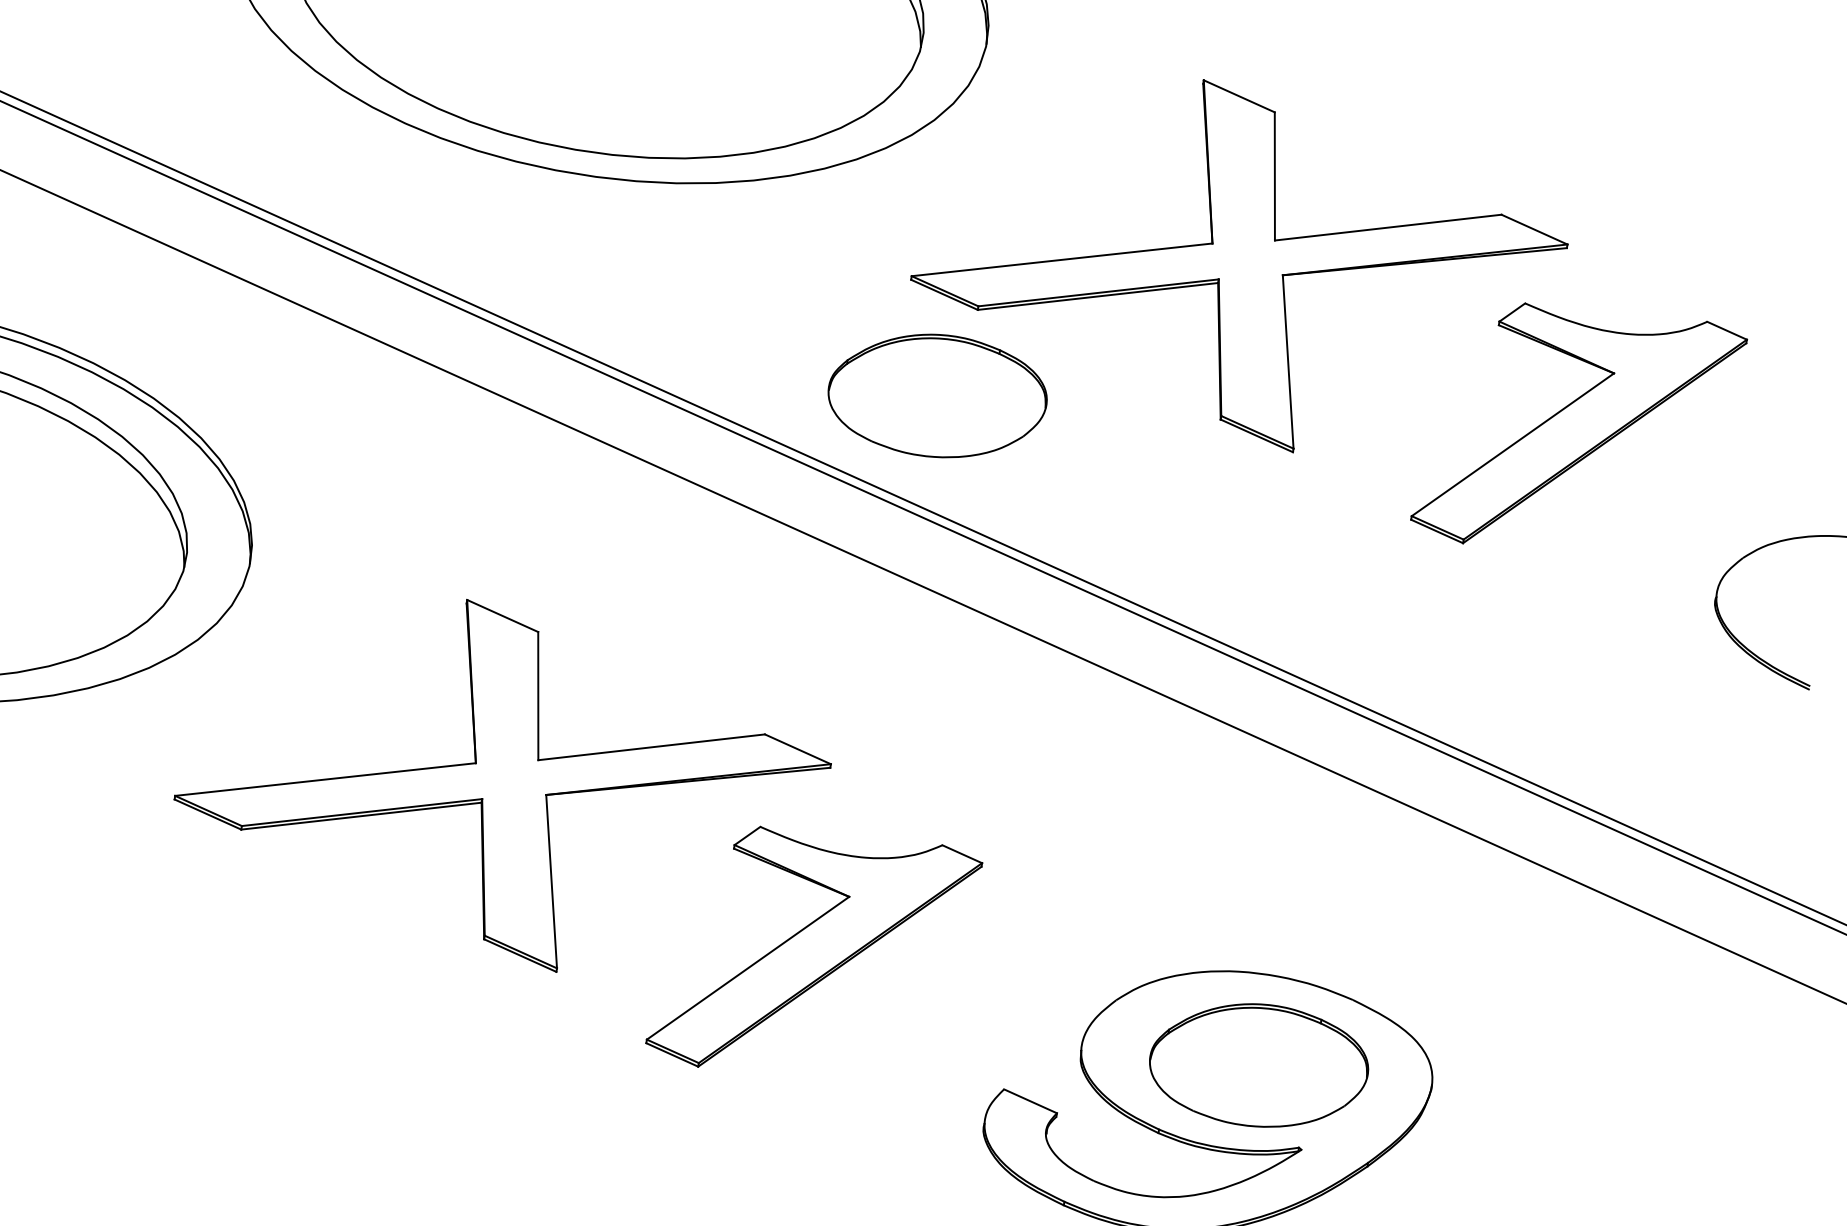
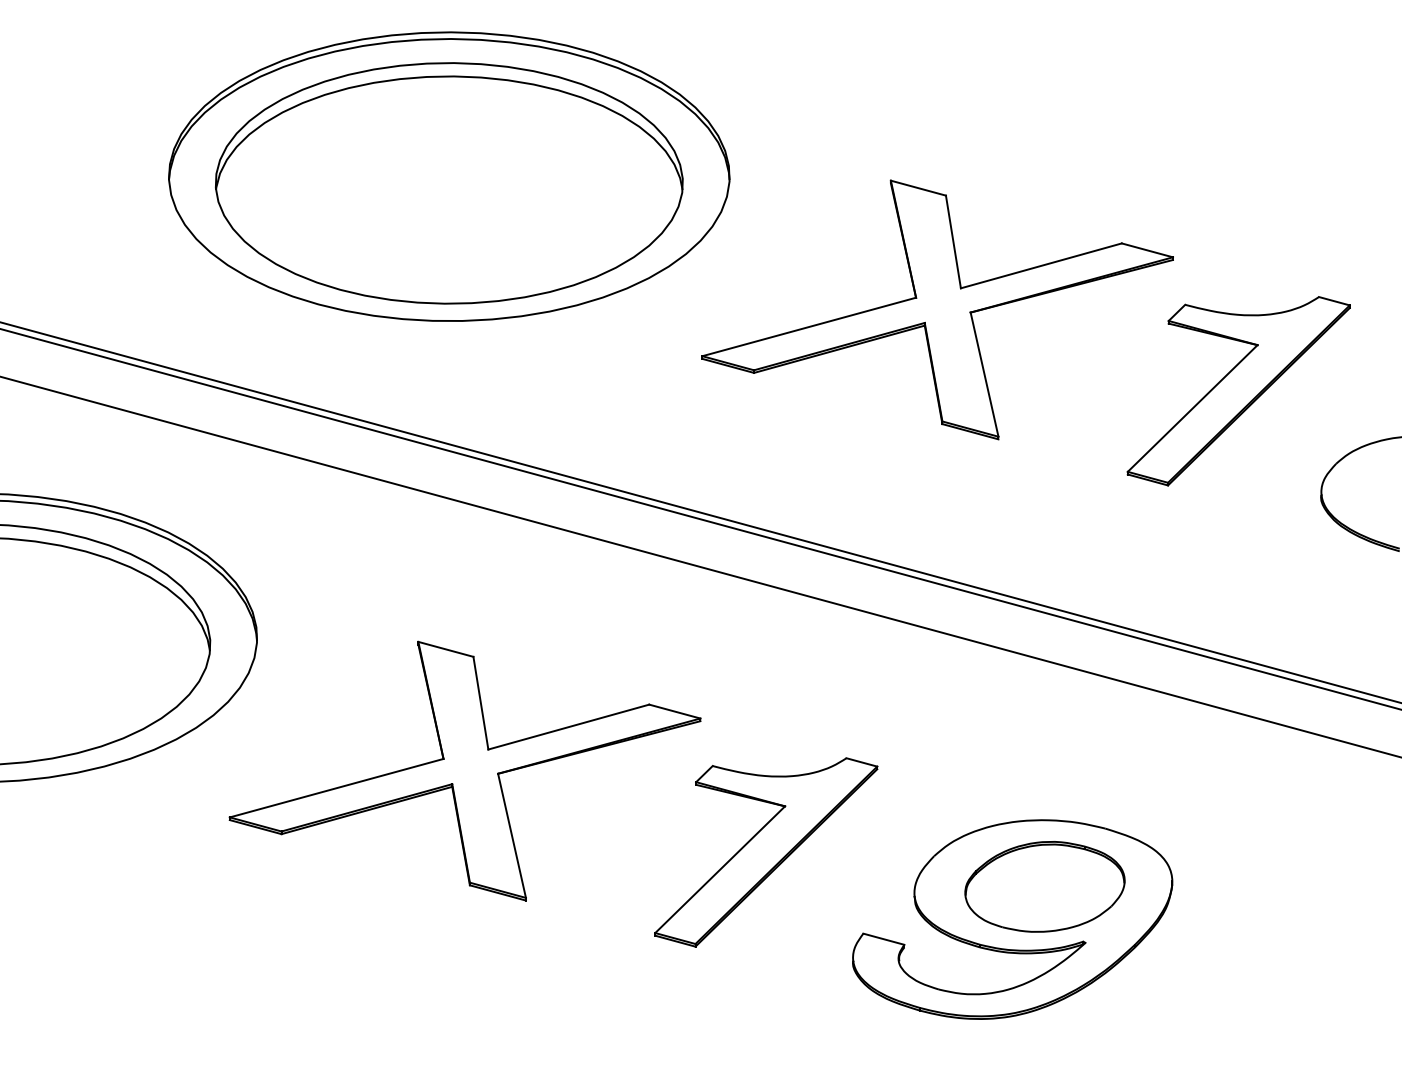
part: (937, 395) -> (734, 439), removed
part: (1578, 431) -> (1238, 391), moved
part: (814, 955) -> (766, 852), moved

